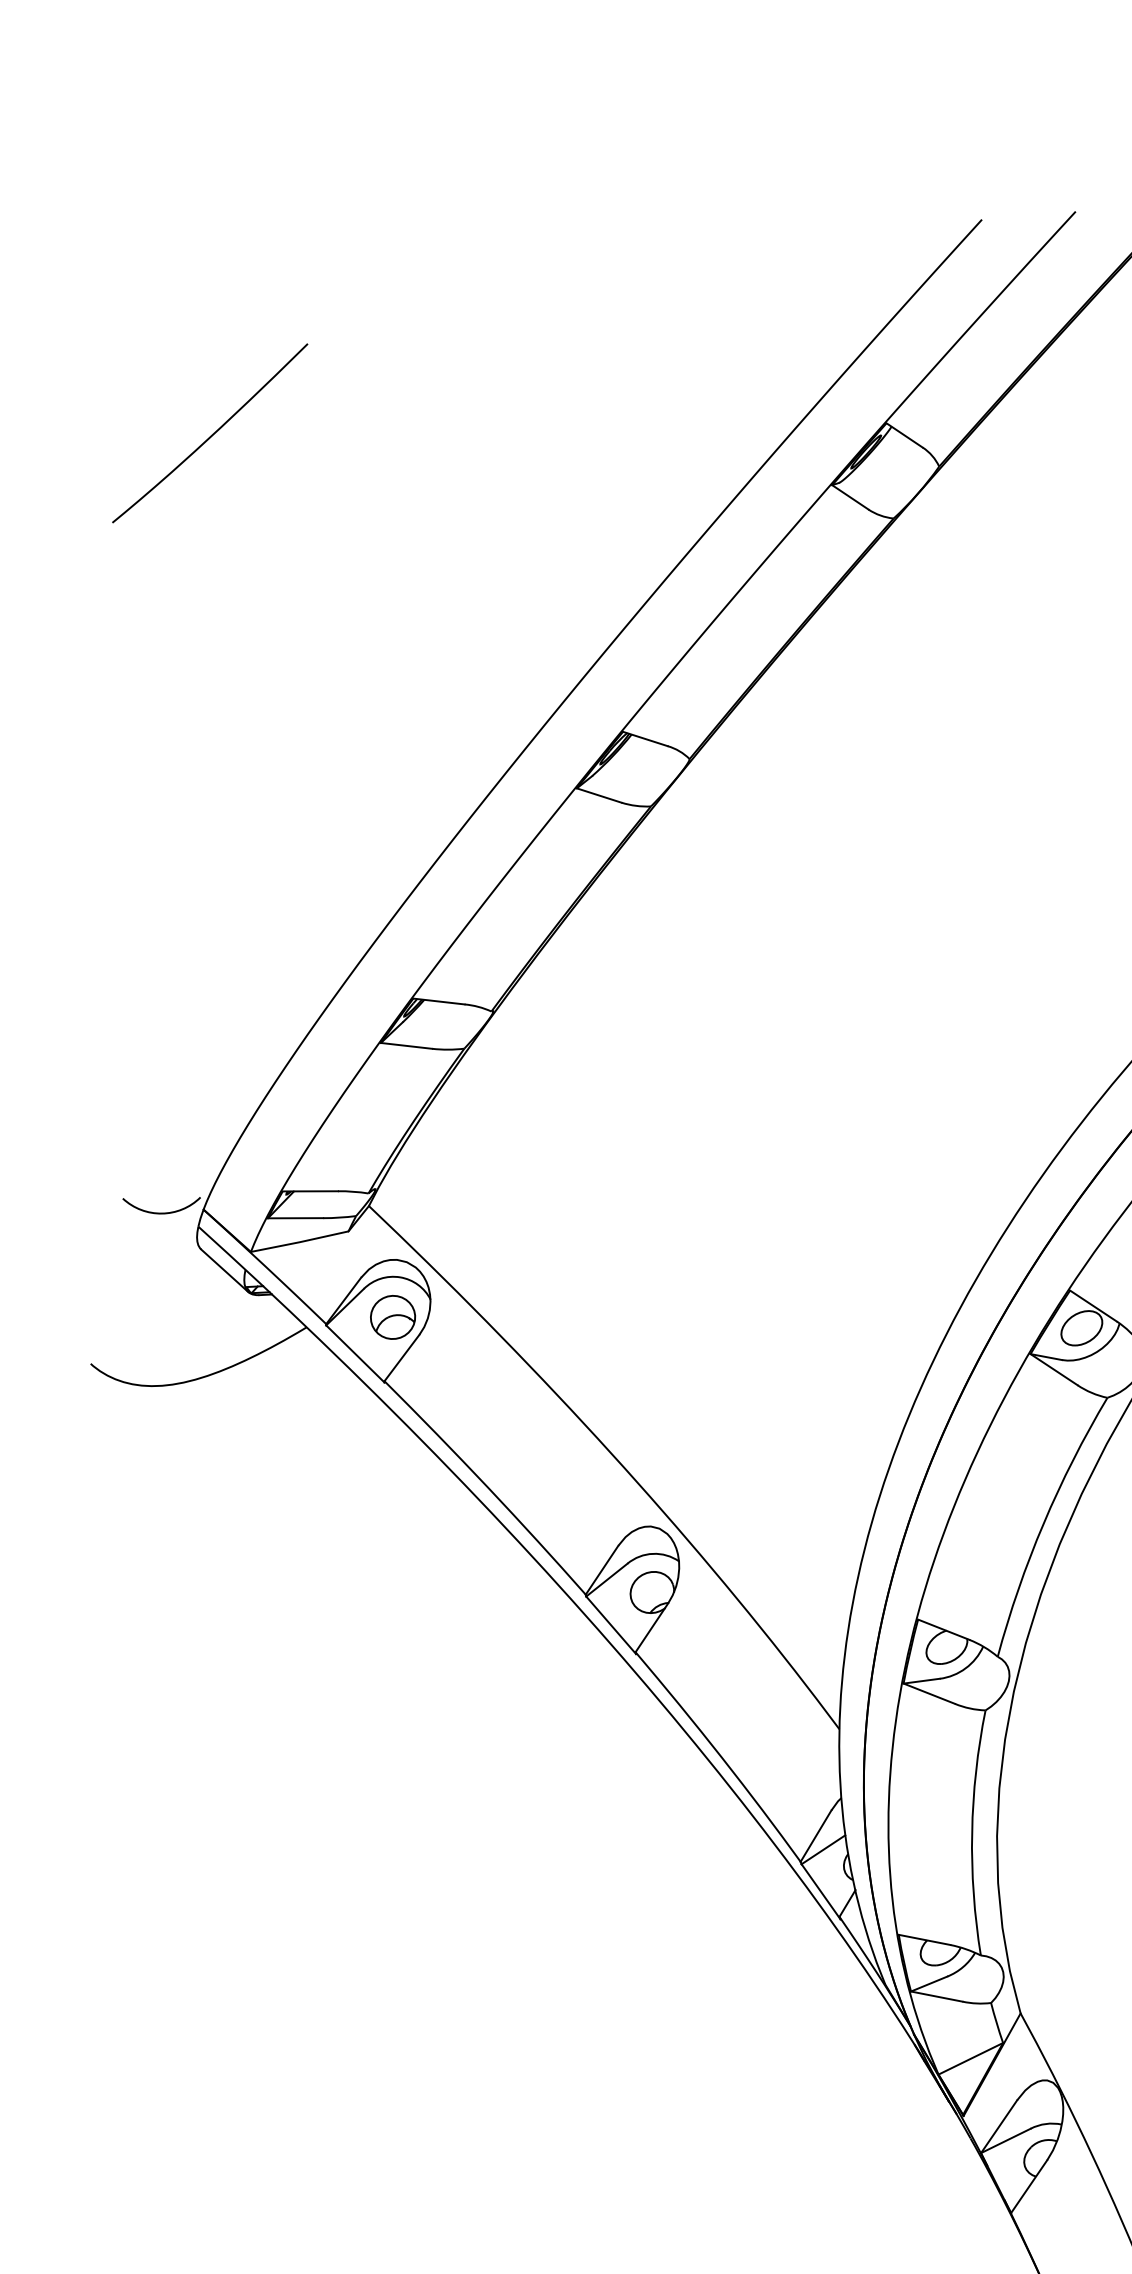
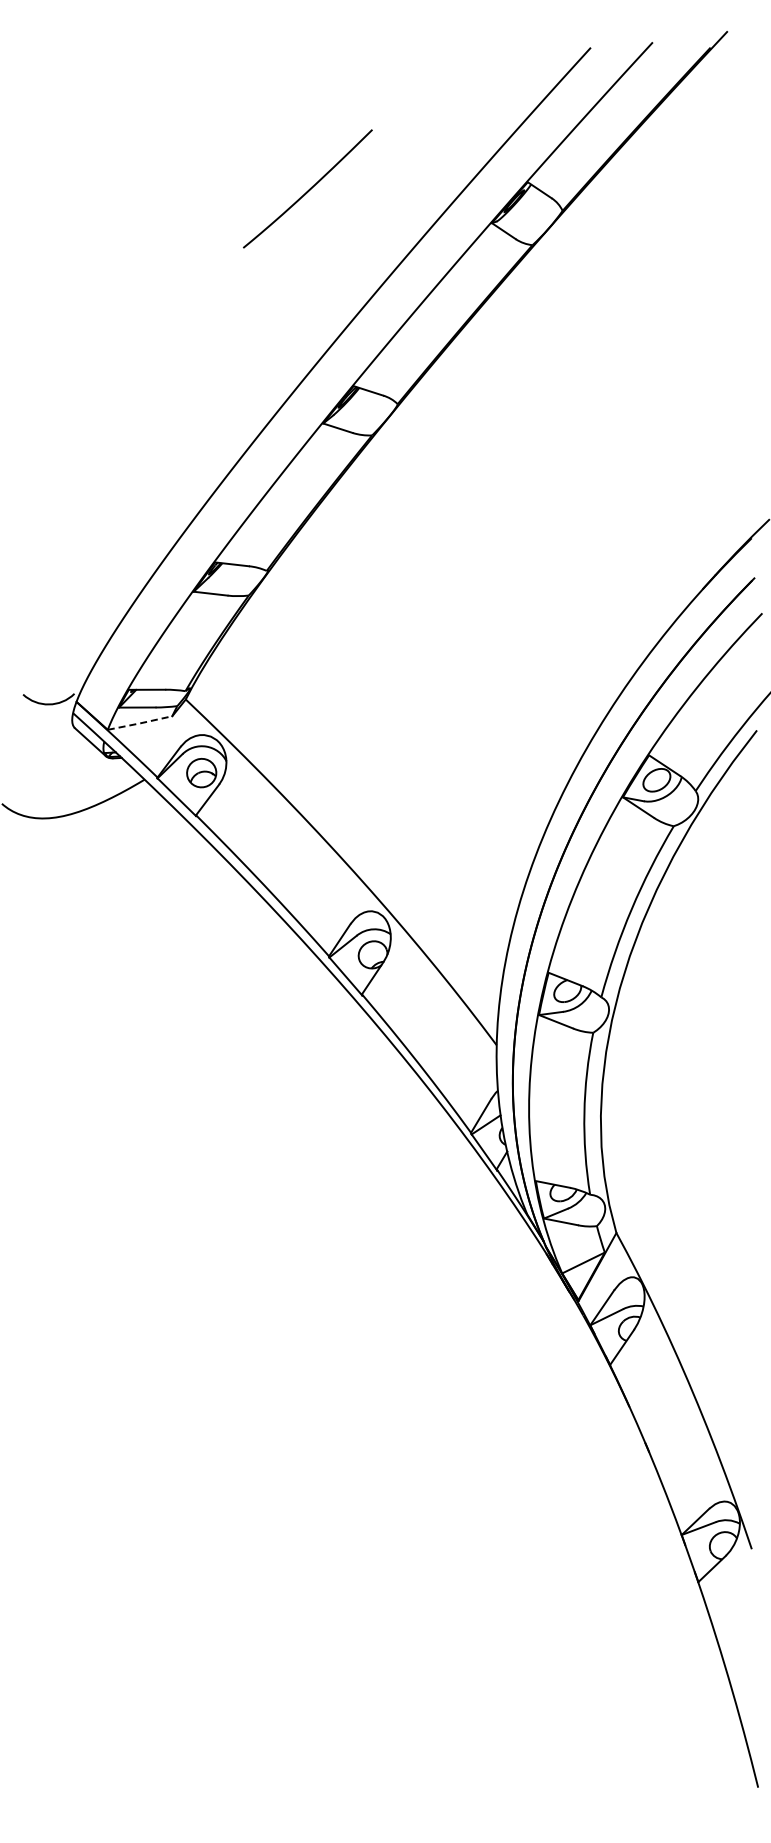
curve: (211, 434) -> (308, 189), moved
line: (300, 1242) -> (140, 723), solid -> dashed

